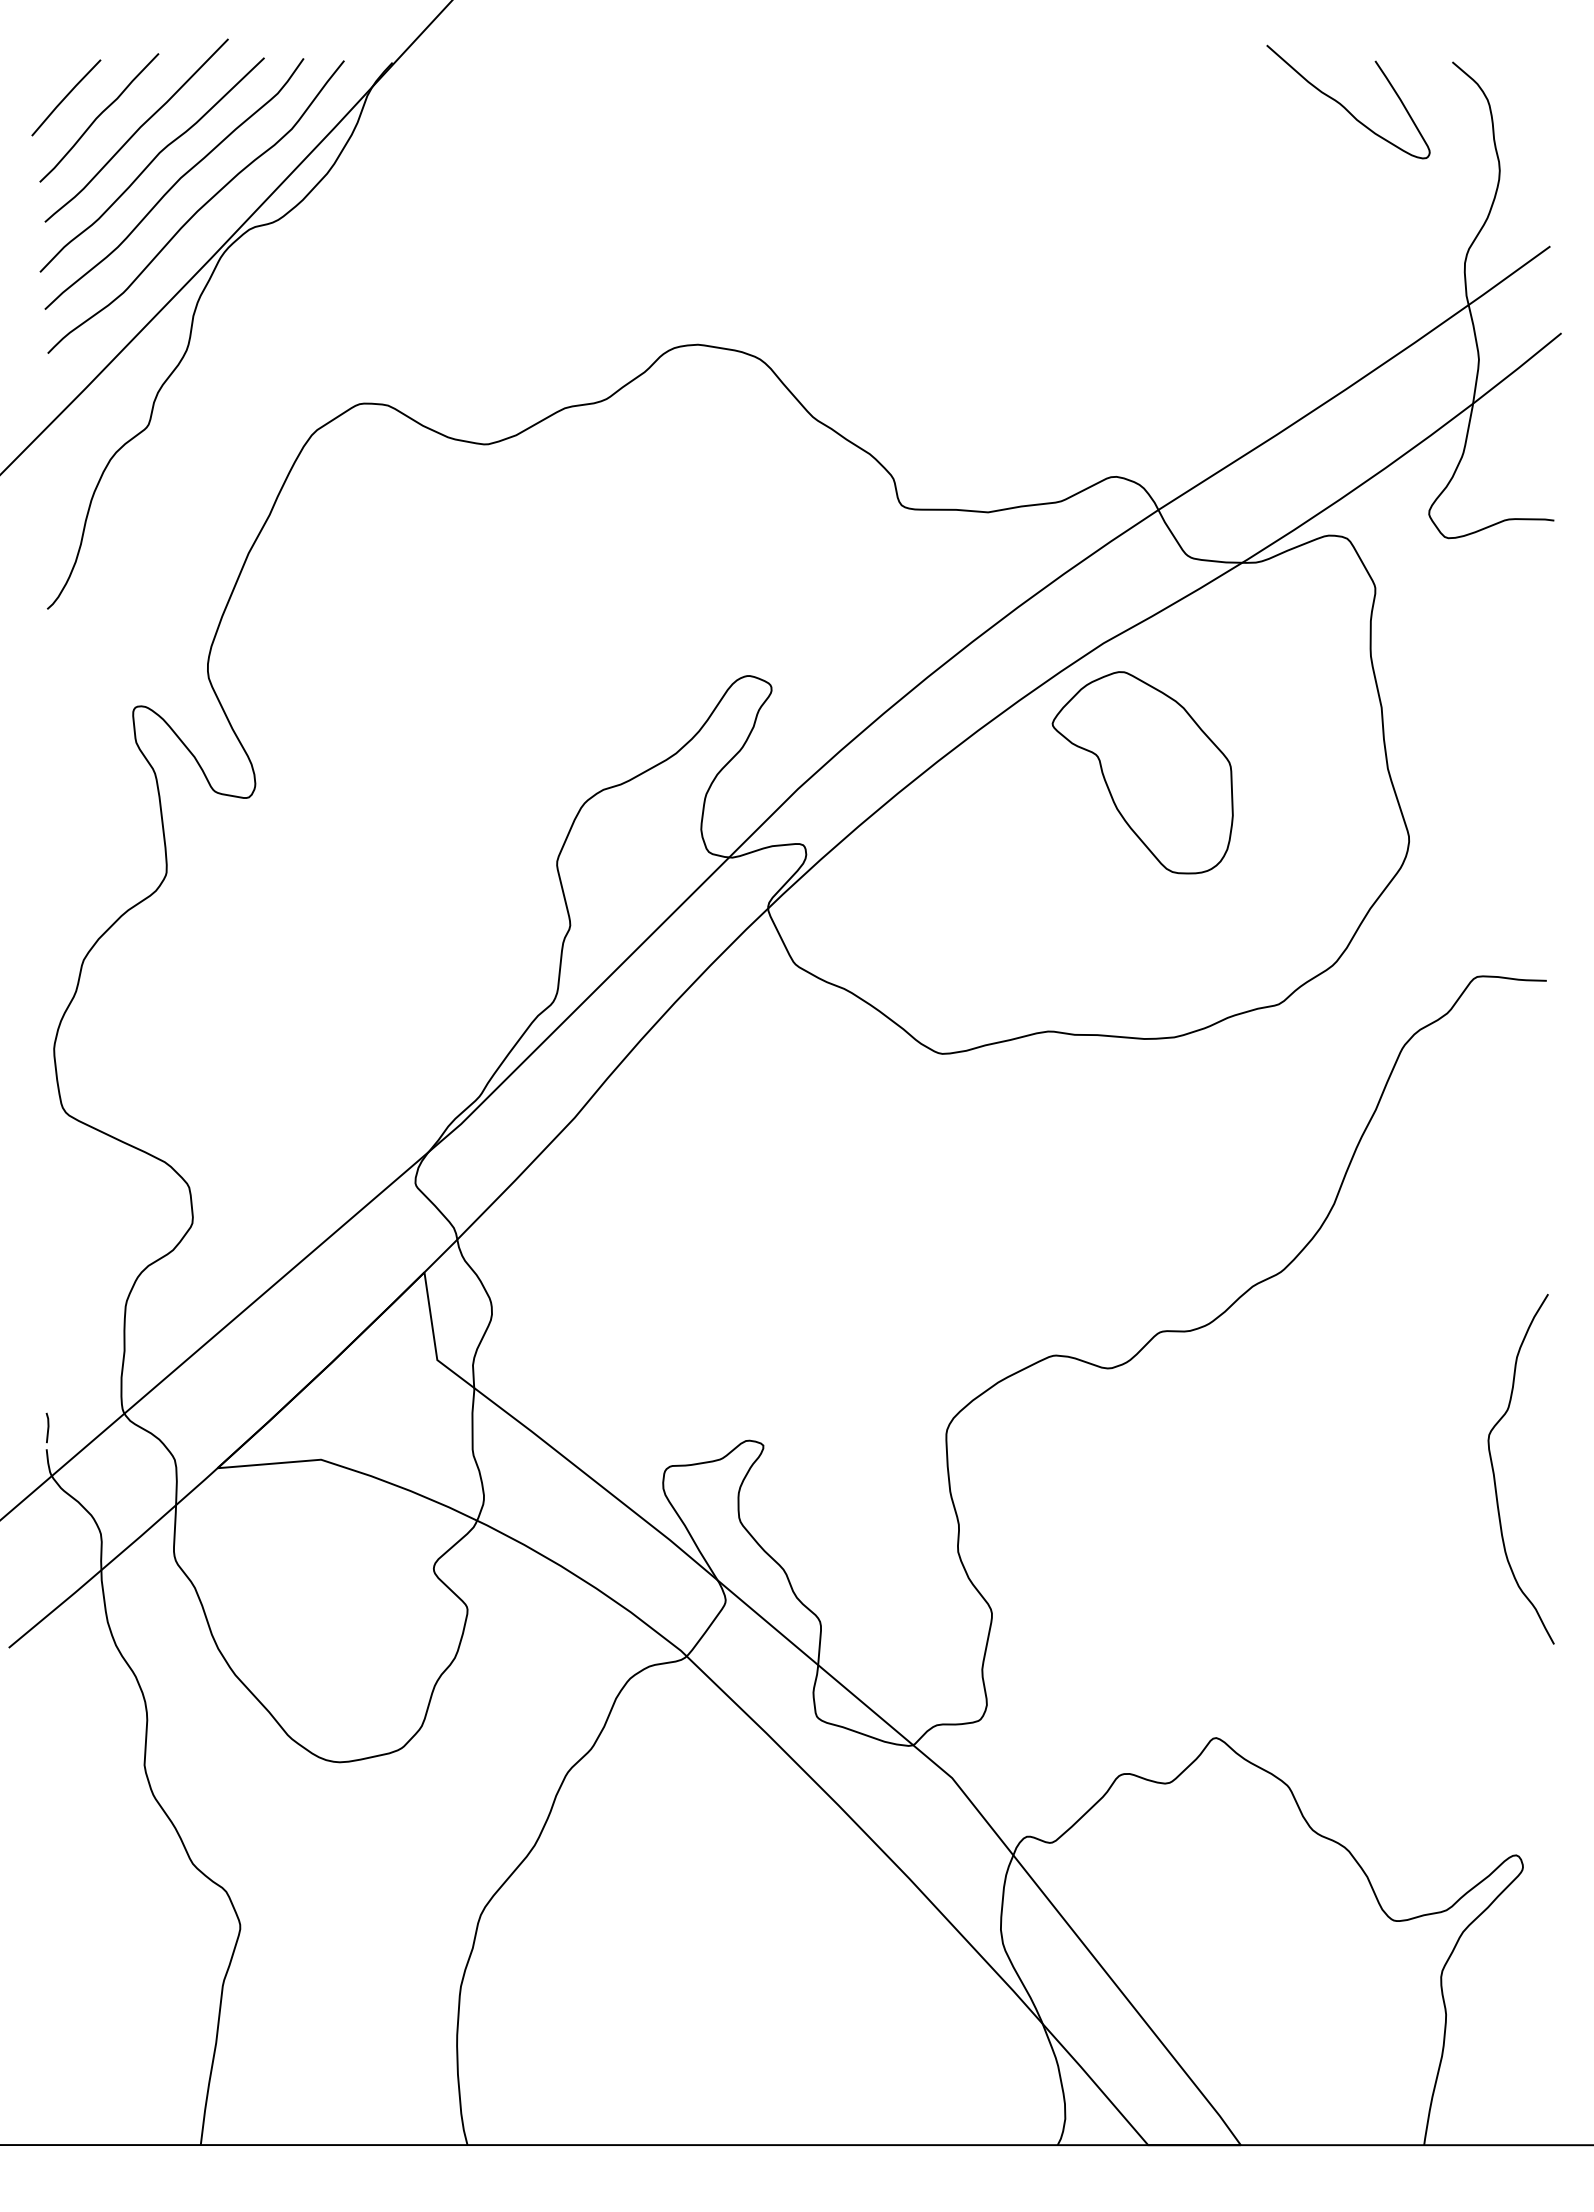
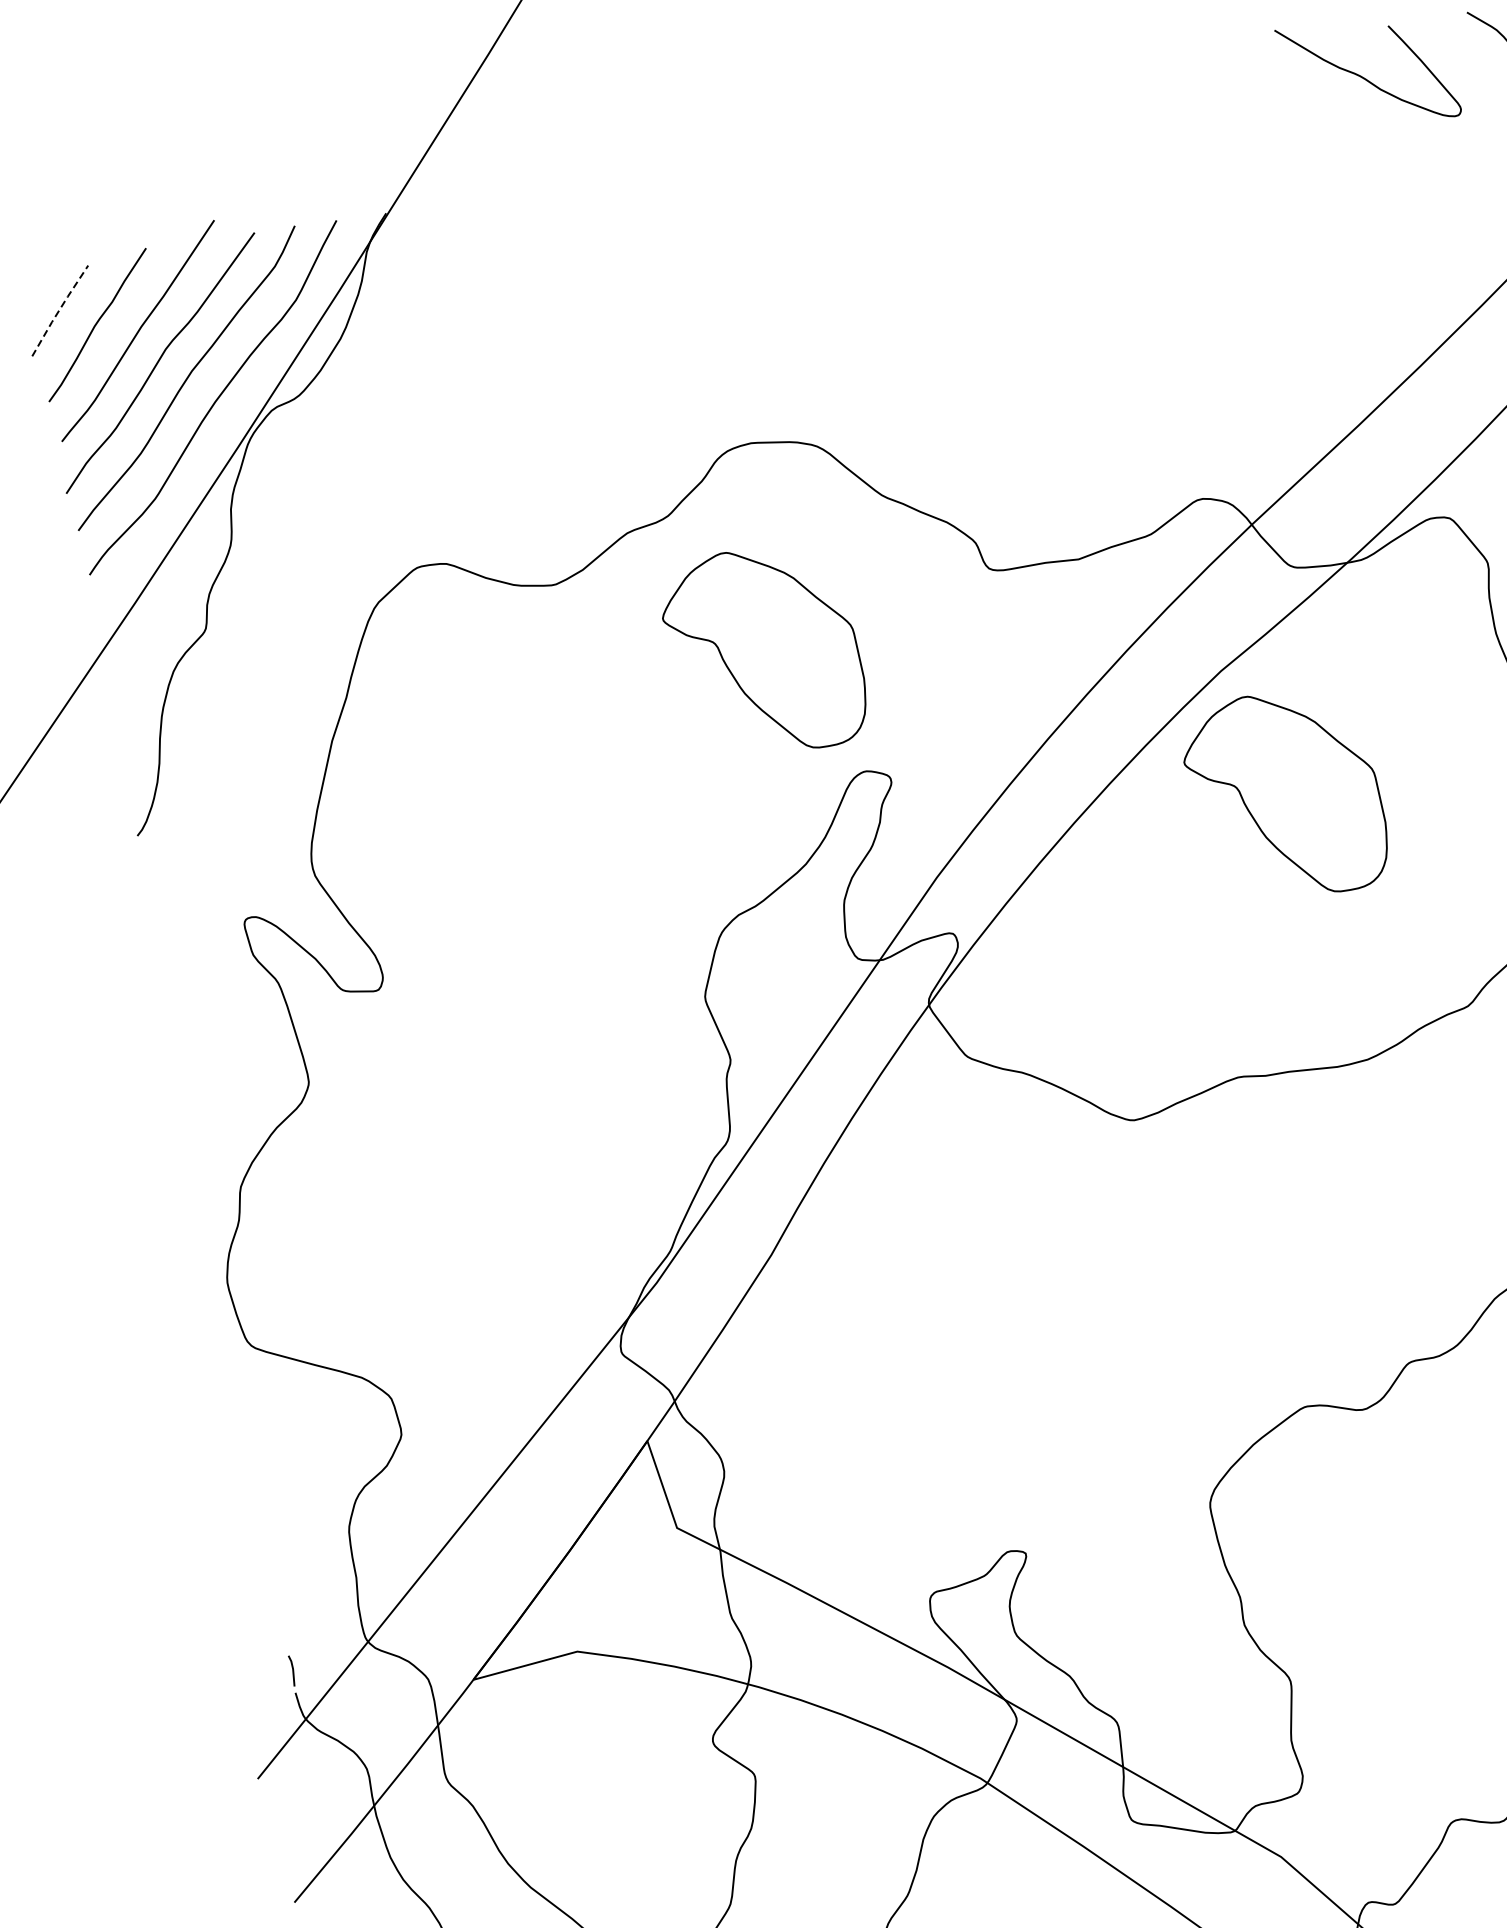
line: (65, 97) -> (59, 310), solid -> dashed
part: (673, 544) -> (763, 651), added

